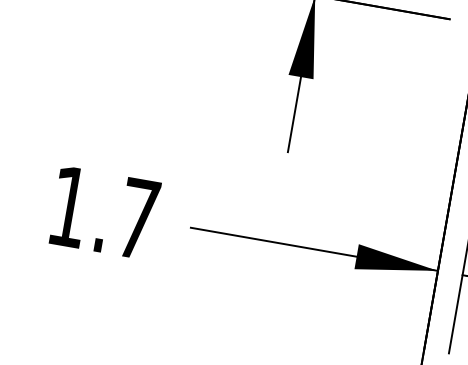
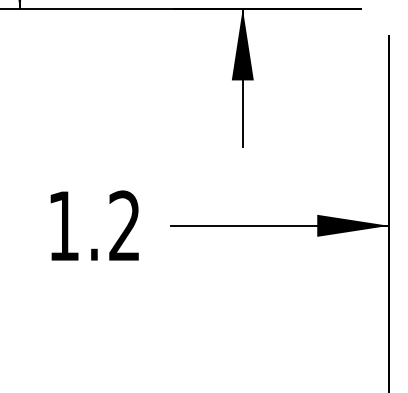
text: (138, 218) -> (124, 225), 1.7 -> 1.2

